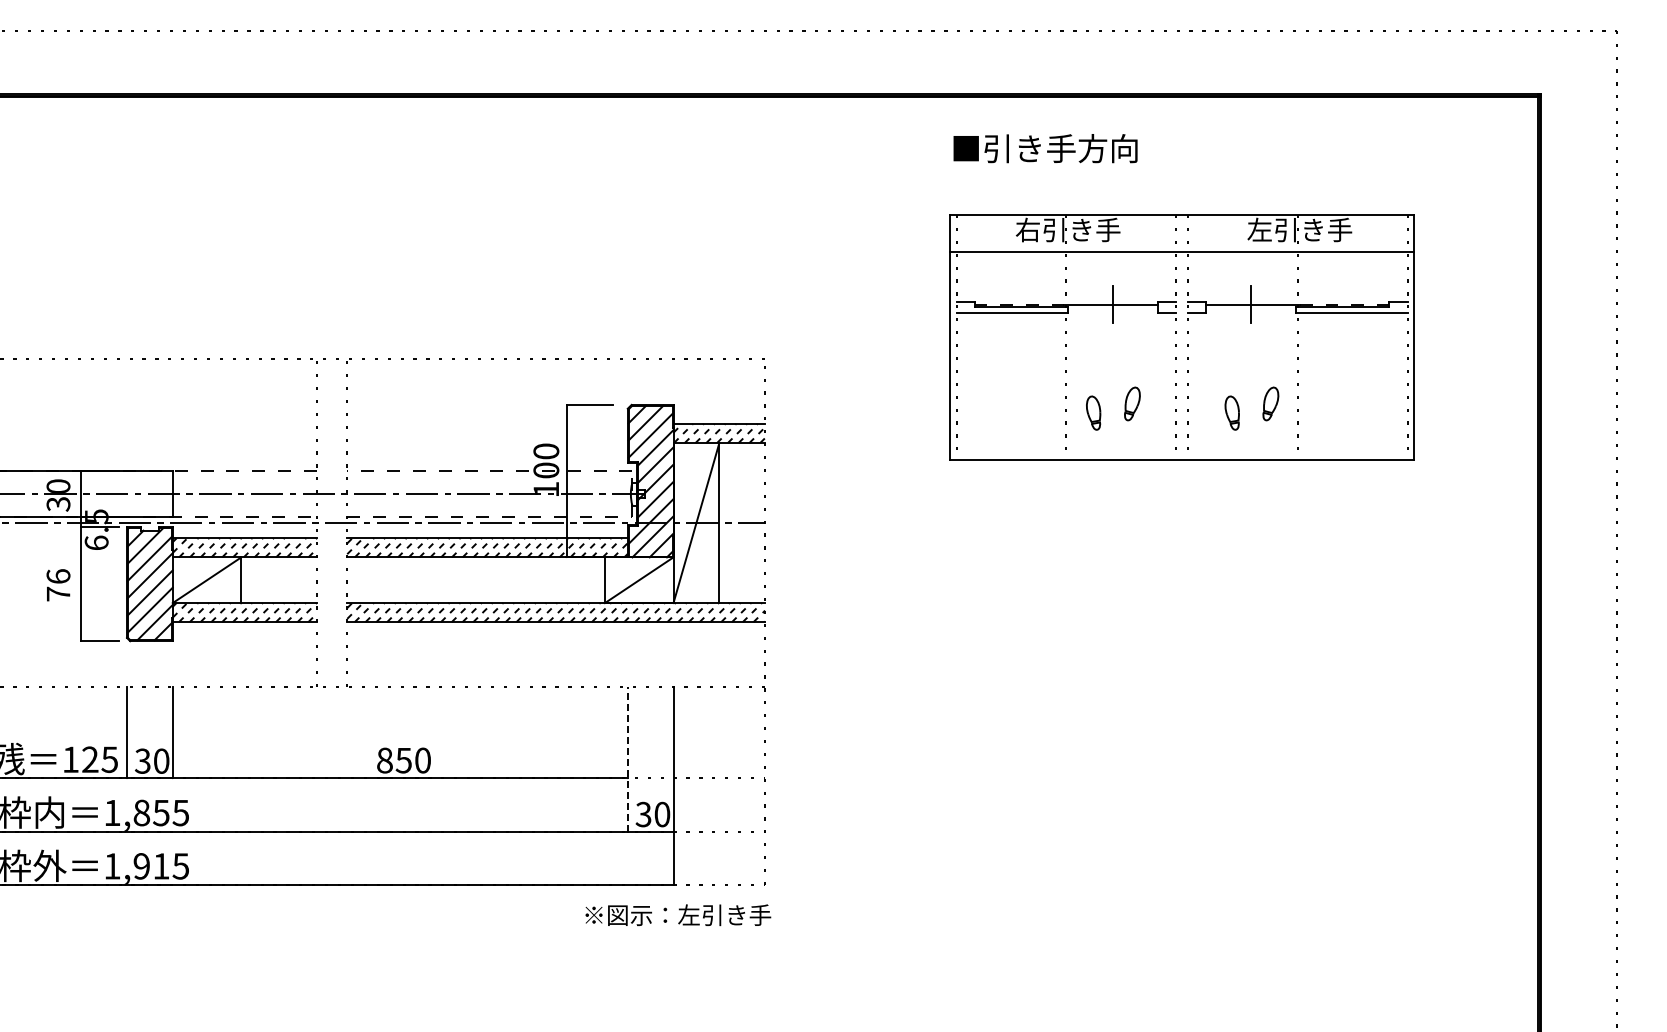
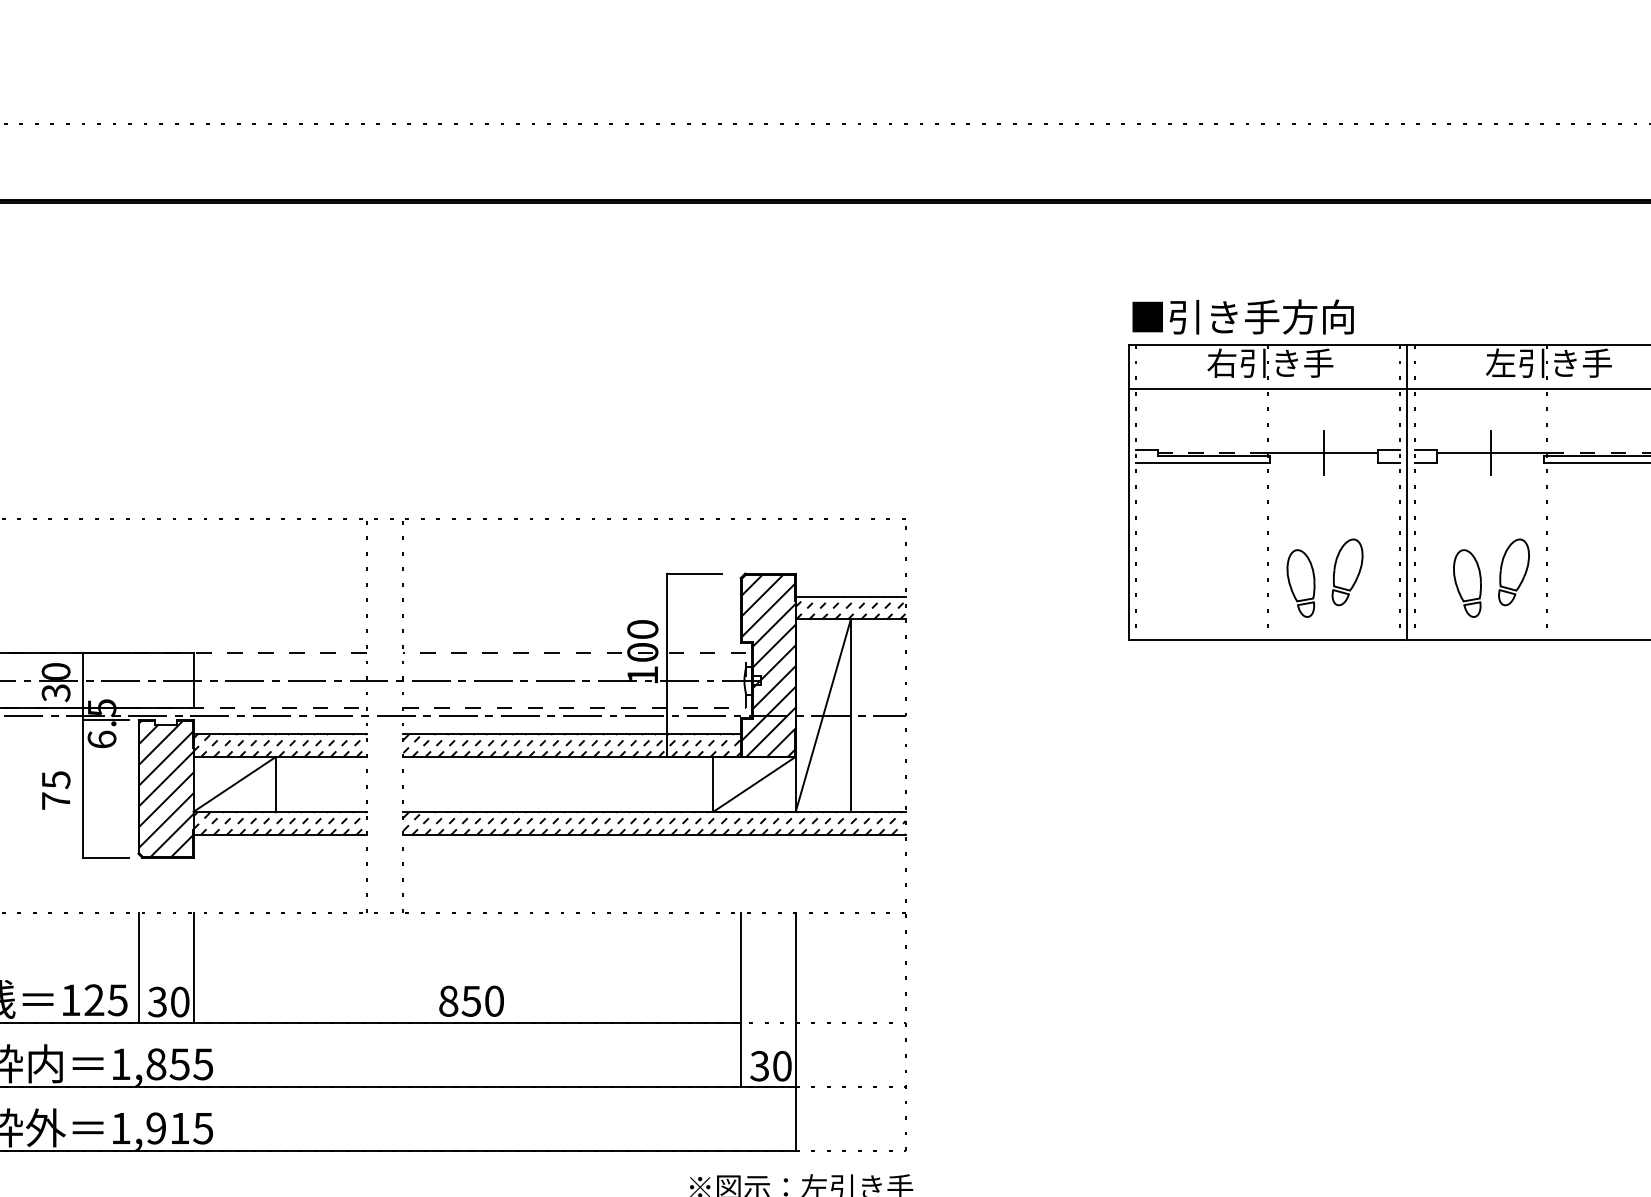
text: (1045, 148) -> (1243, 316), moved
line: (1182, 337) -> (1407, 492), added
part: (1132, 403) -> (1347, 571), size x1.67
part: (1270, 403) -> (1513, 571), size x1.67
part: (1093, 412) -> (1300, 582), size x1.67
part: (1232, 412) -> (1467, 582), size x1.67
text: (58, 576) -> (56, 779), 76 -> 75
line: (627, 758) -> (740, 998), dashed -> solid

